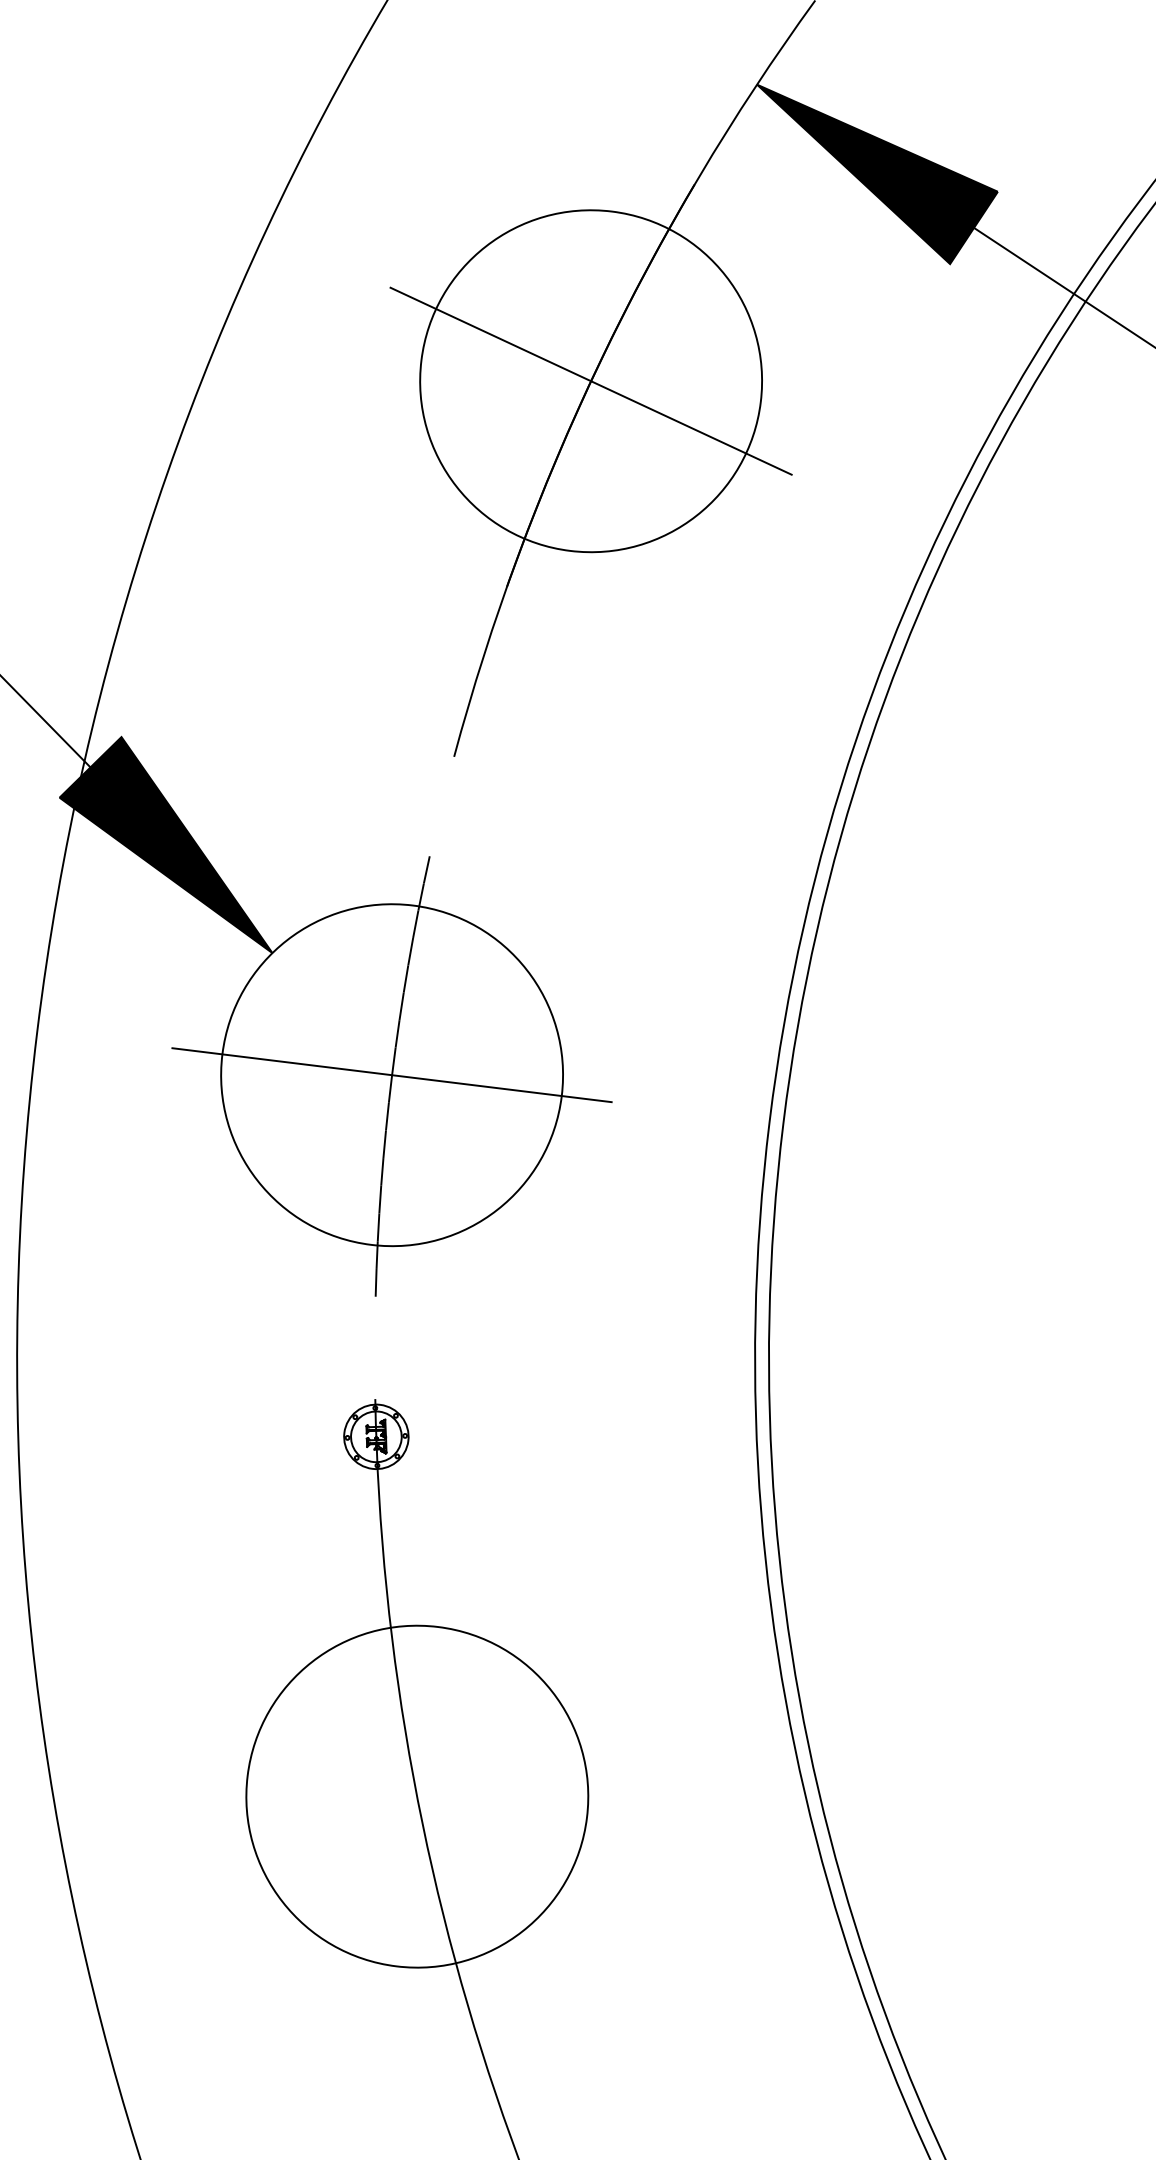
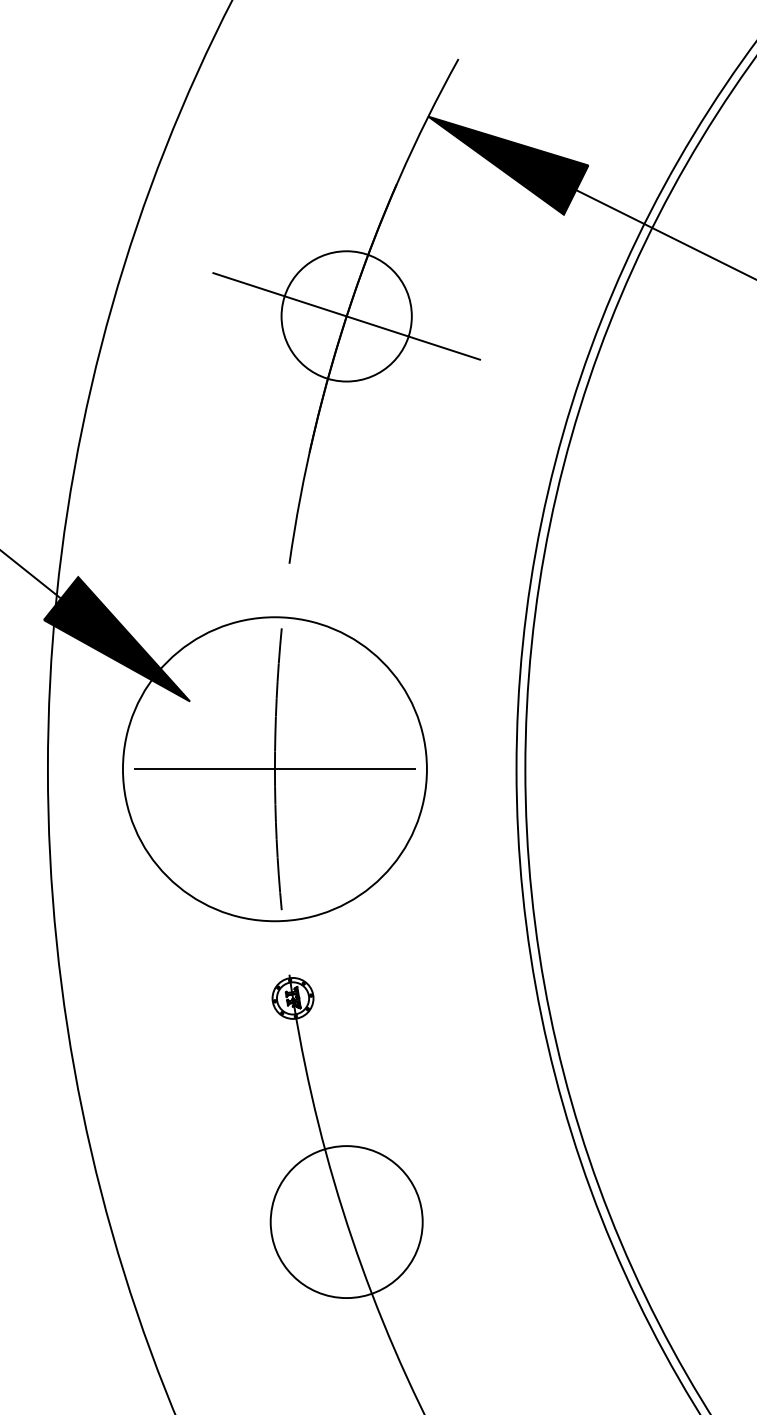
circle: (590, 379) -> (346, 315), size x0.6
circle: (391, 1073) -> (274, 768), size x1.4
circle: (417, 1795) -> (346, 1221), size x0.7

